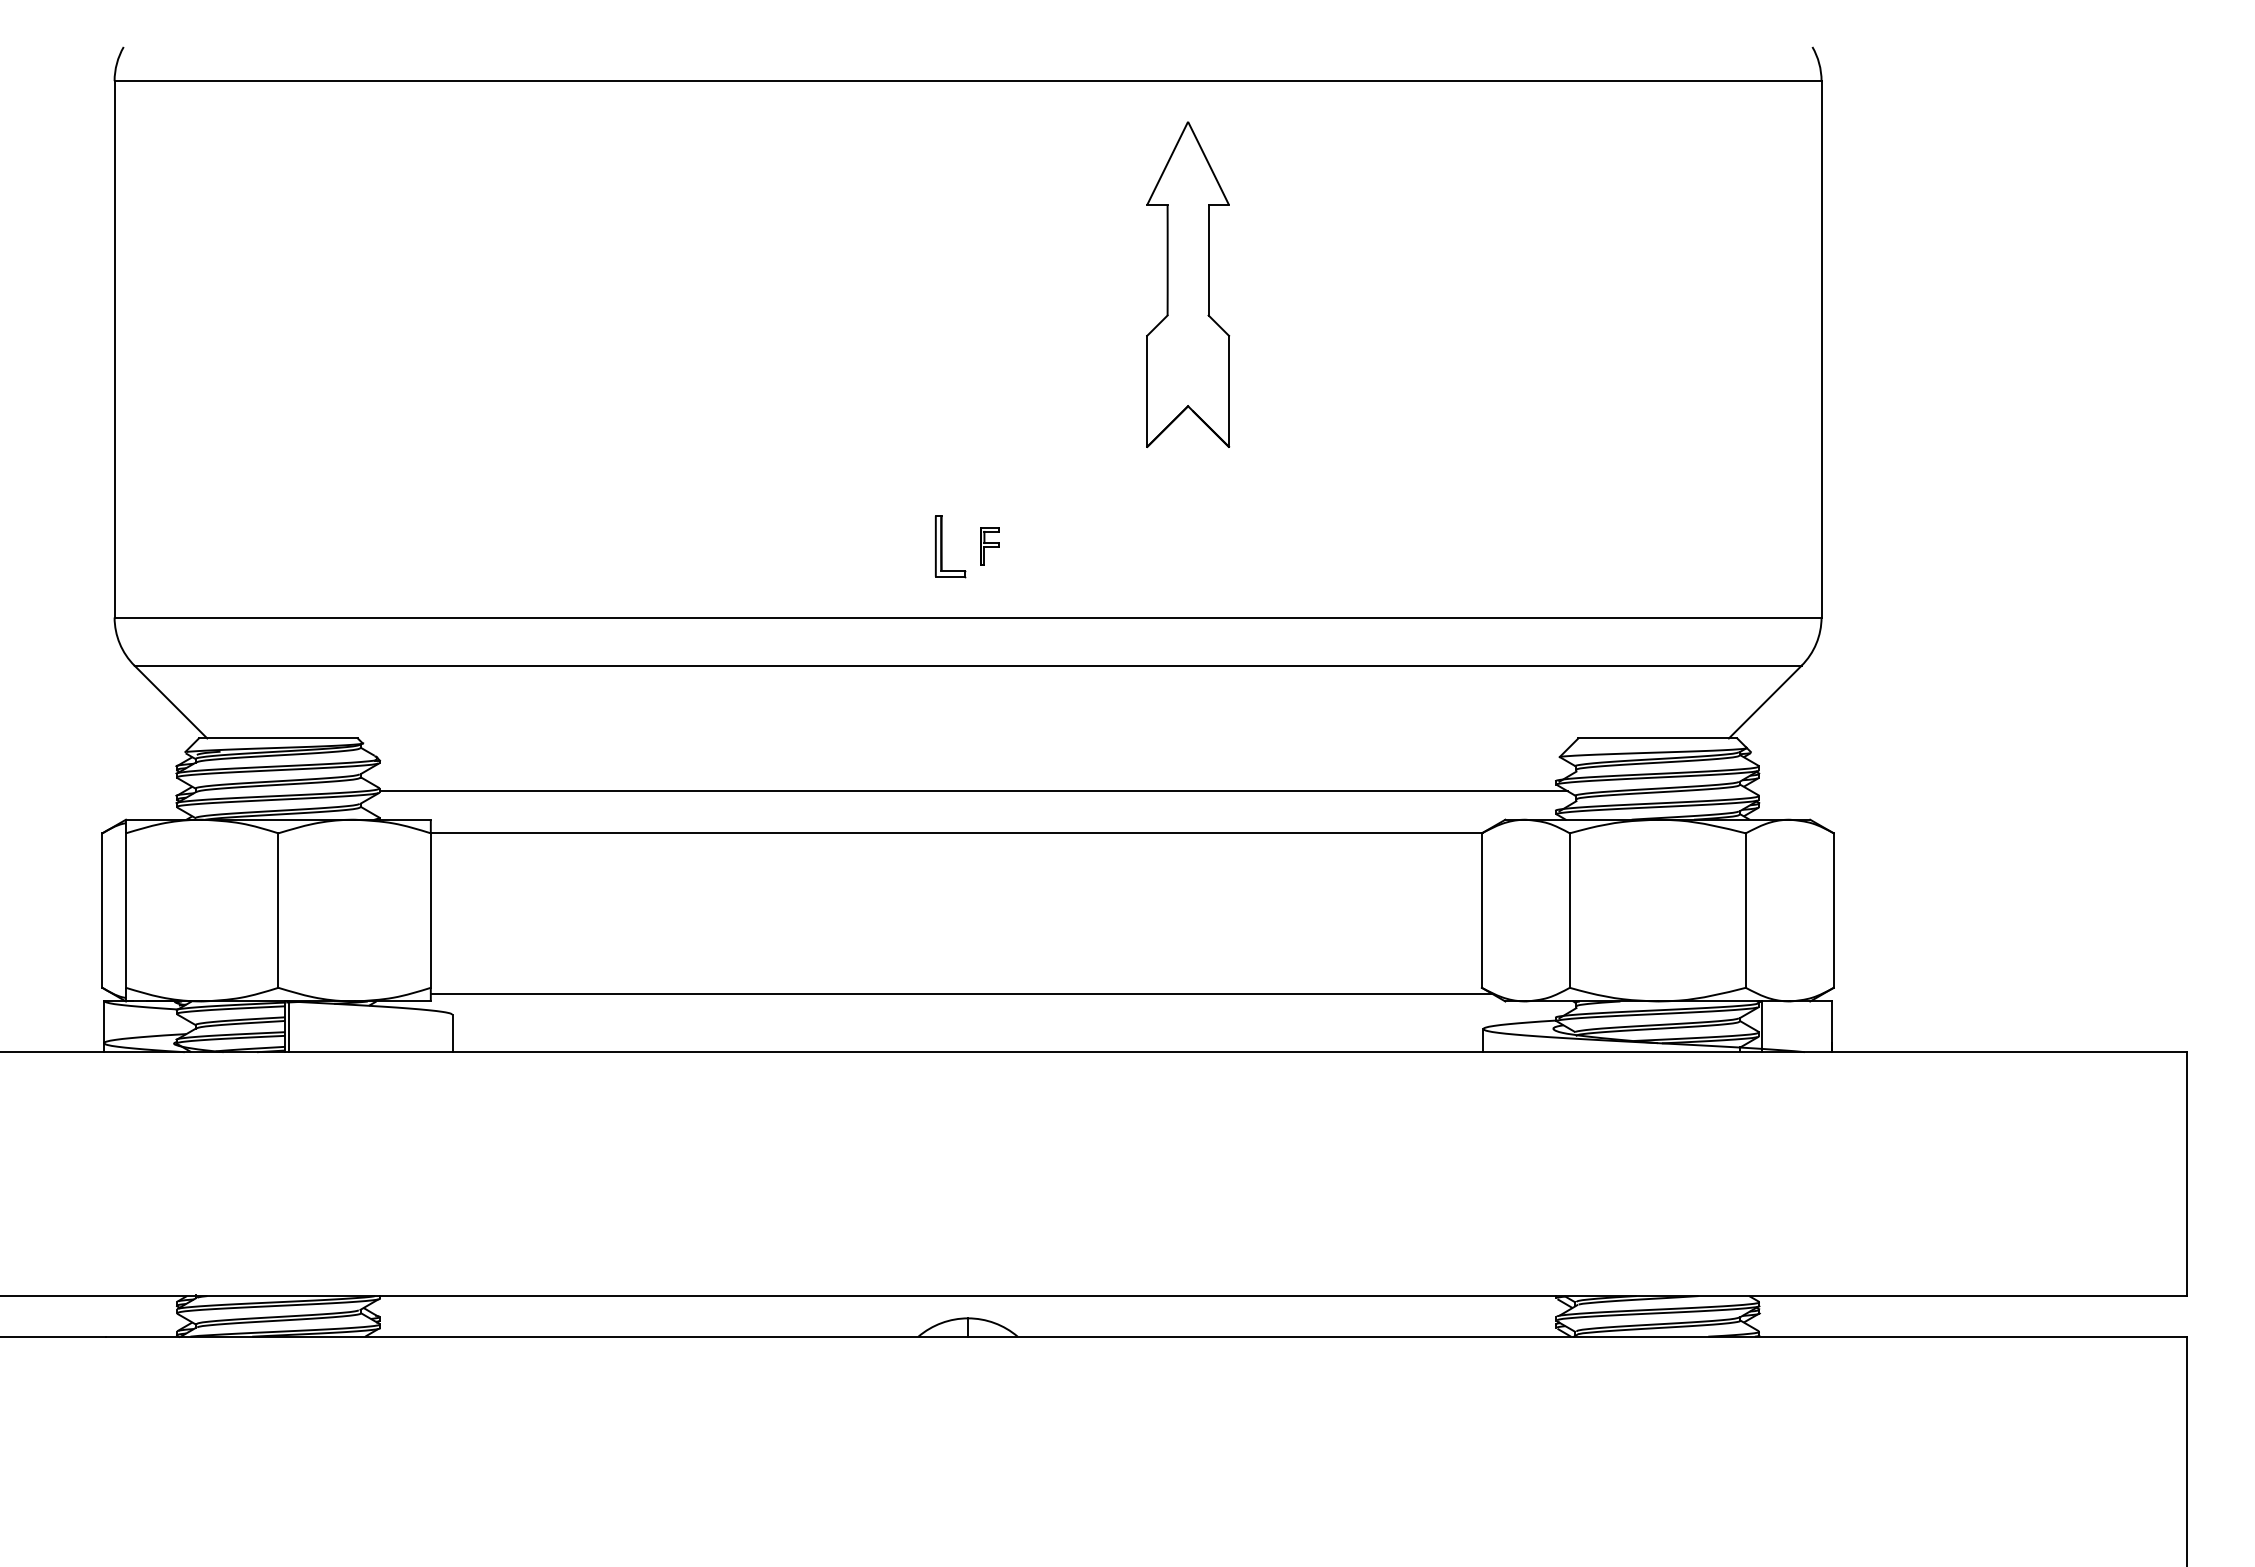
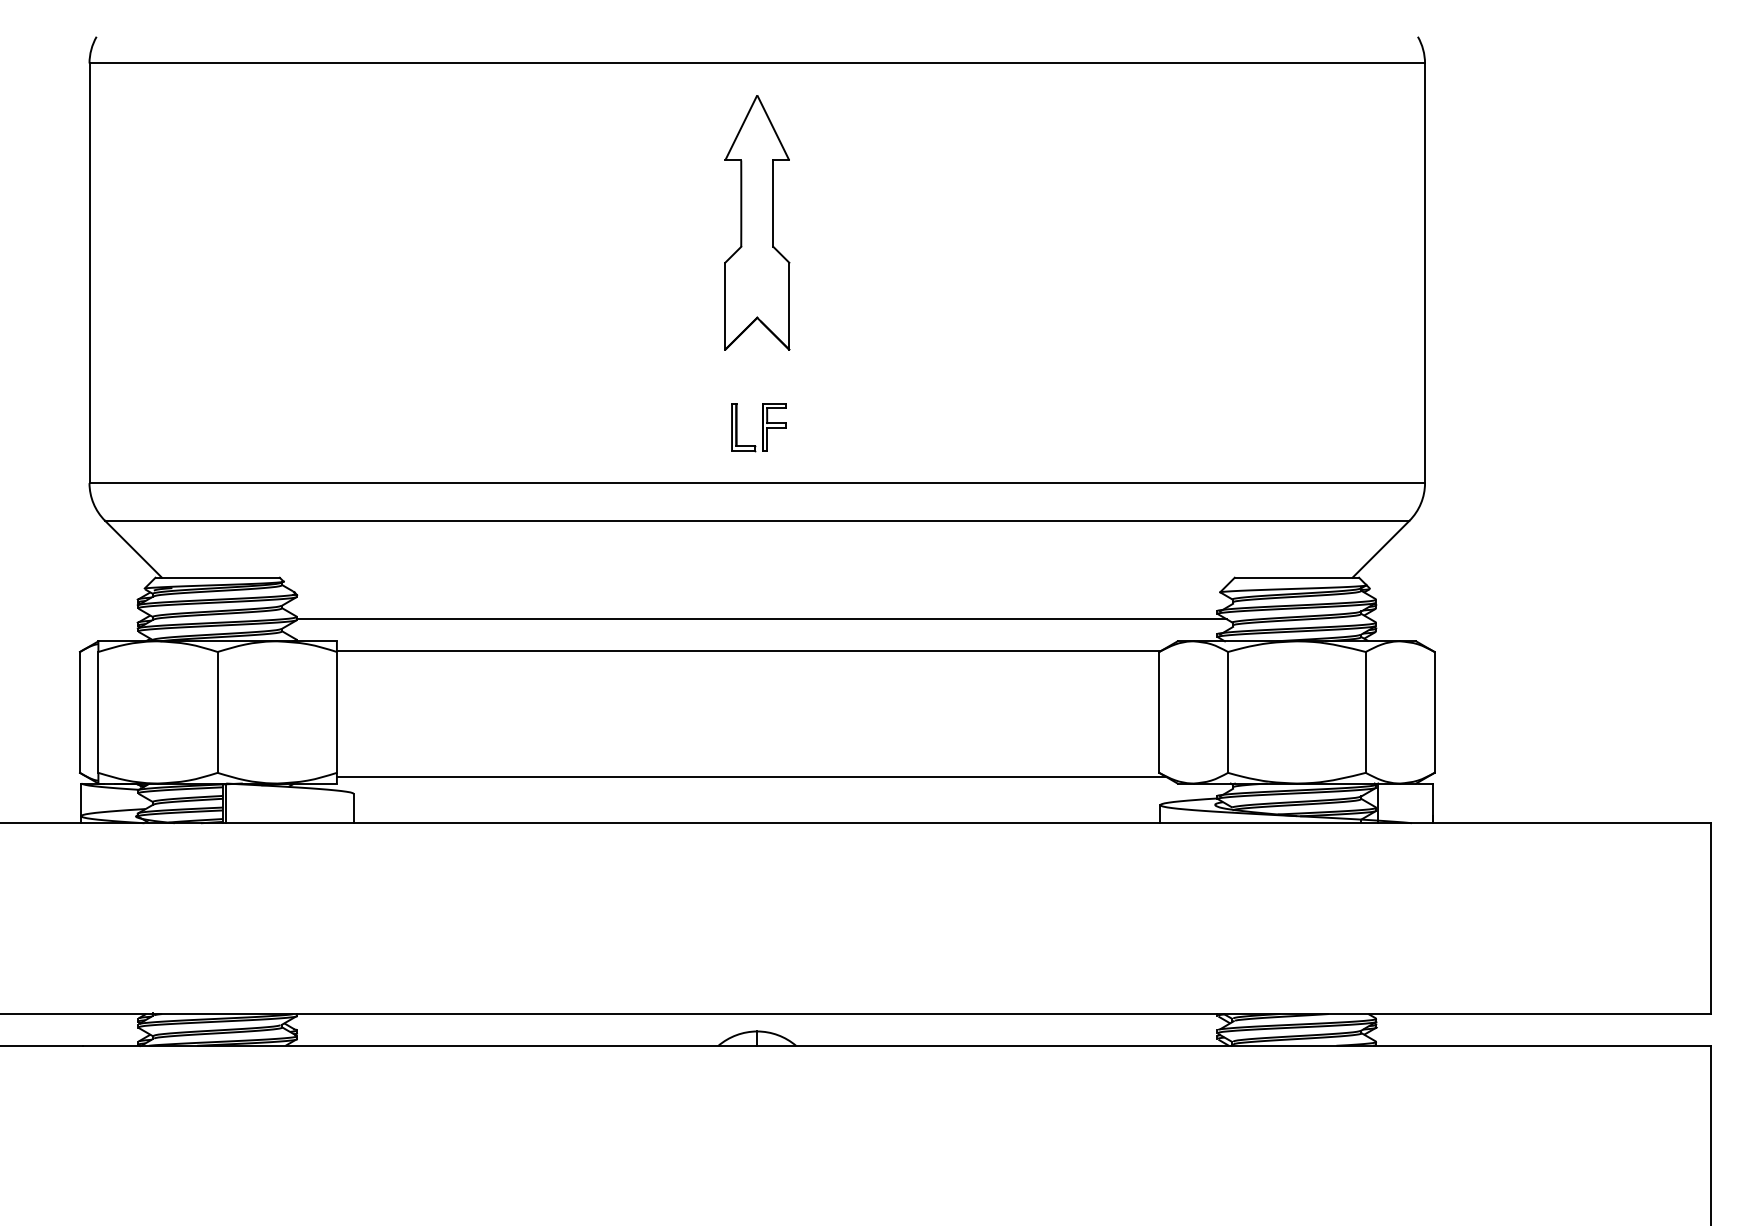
part: (1188, 284) -> (757, 222), moved
part: (989, 546) -> (774, 427), size x1.67

